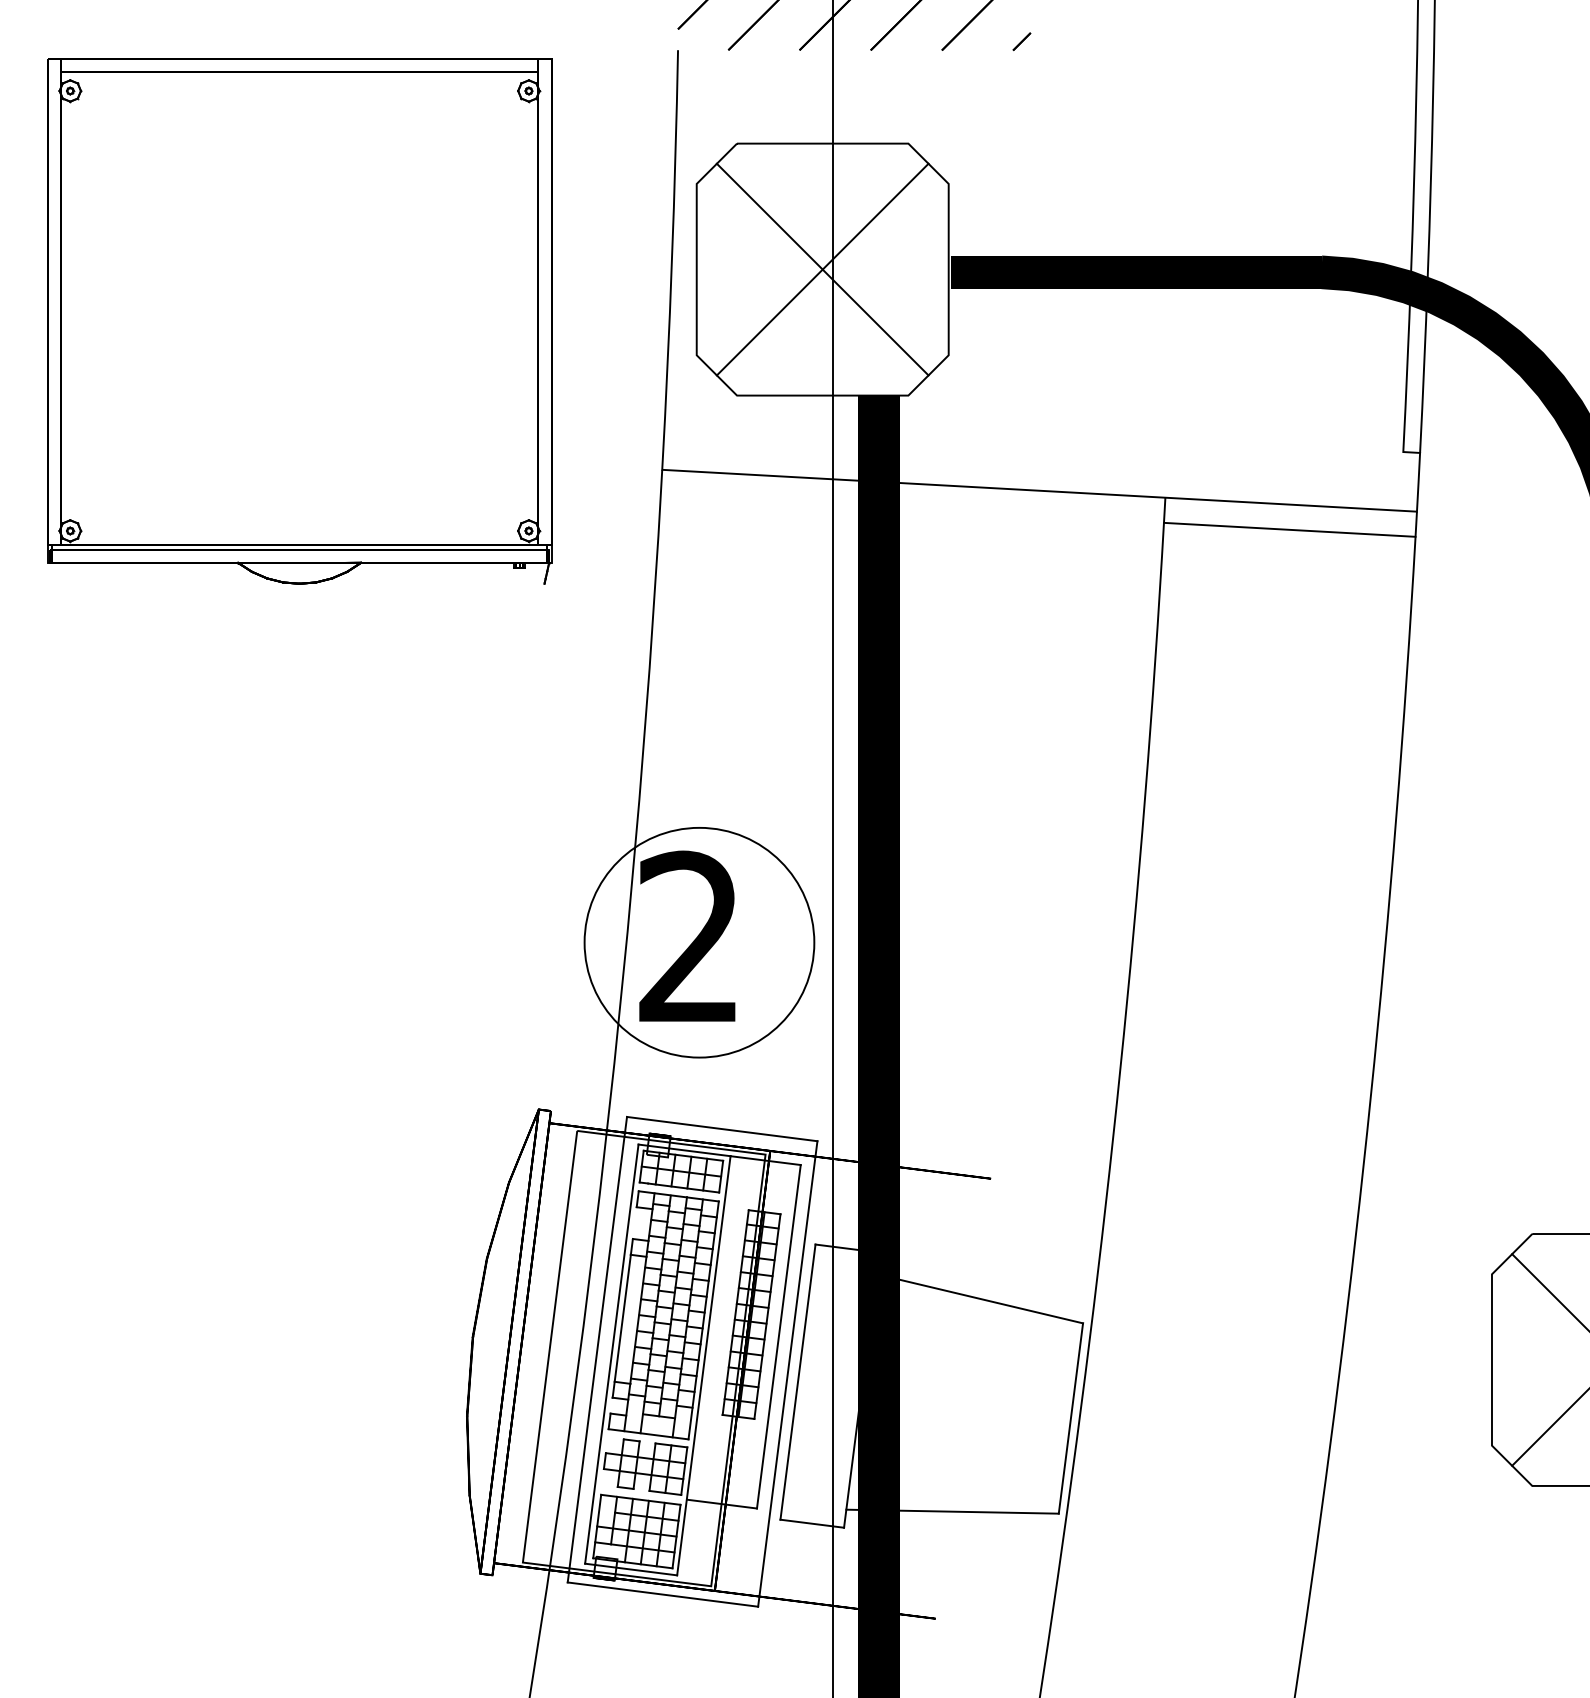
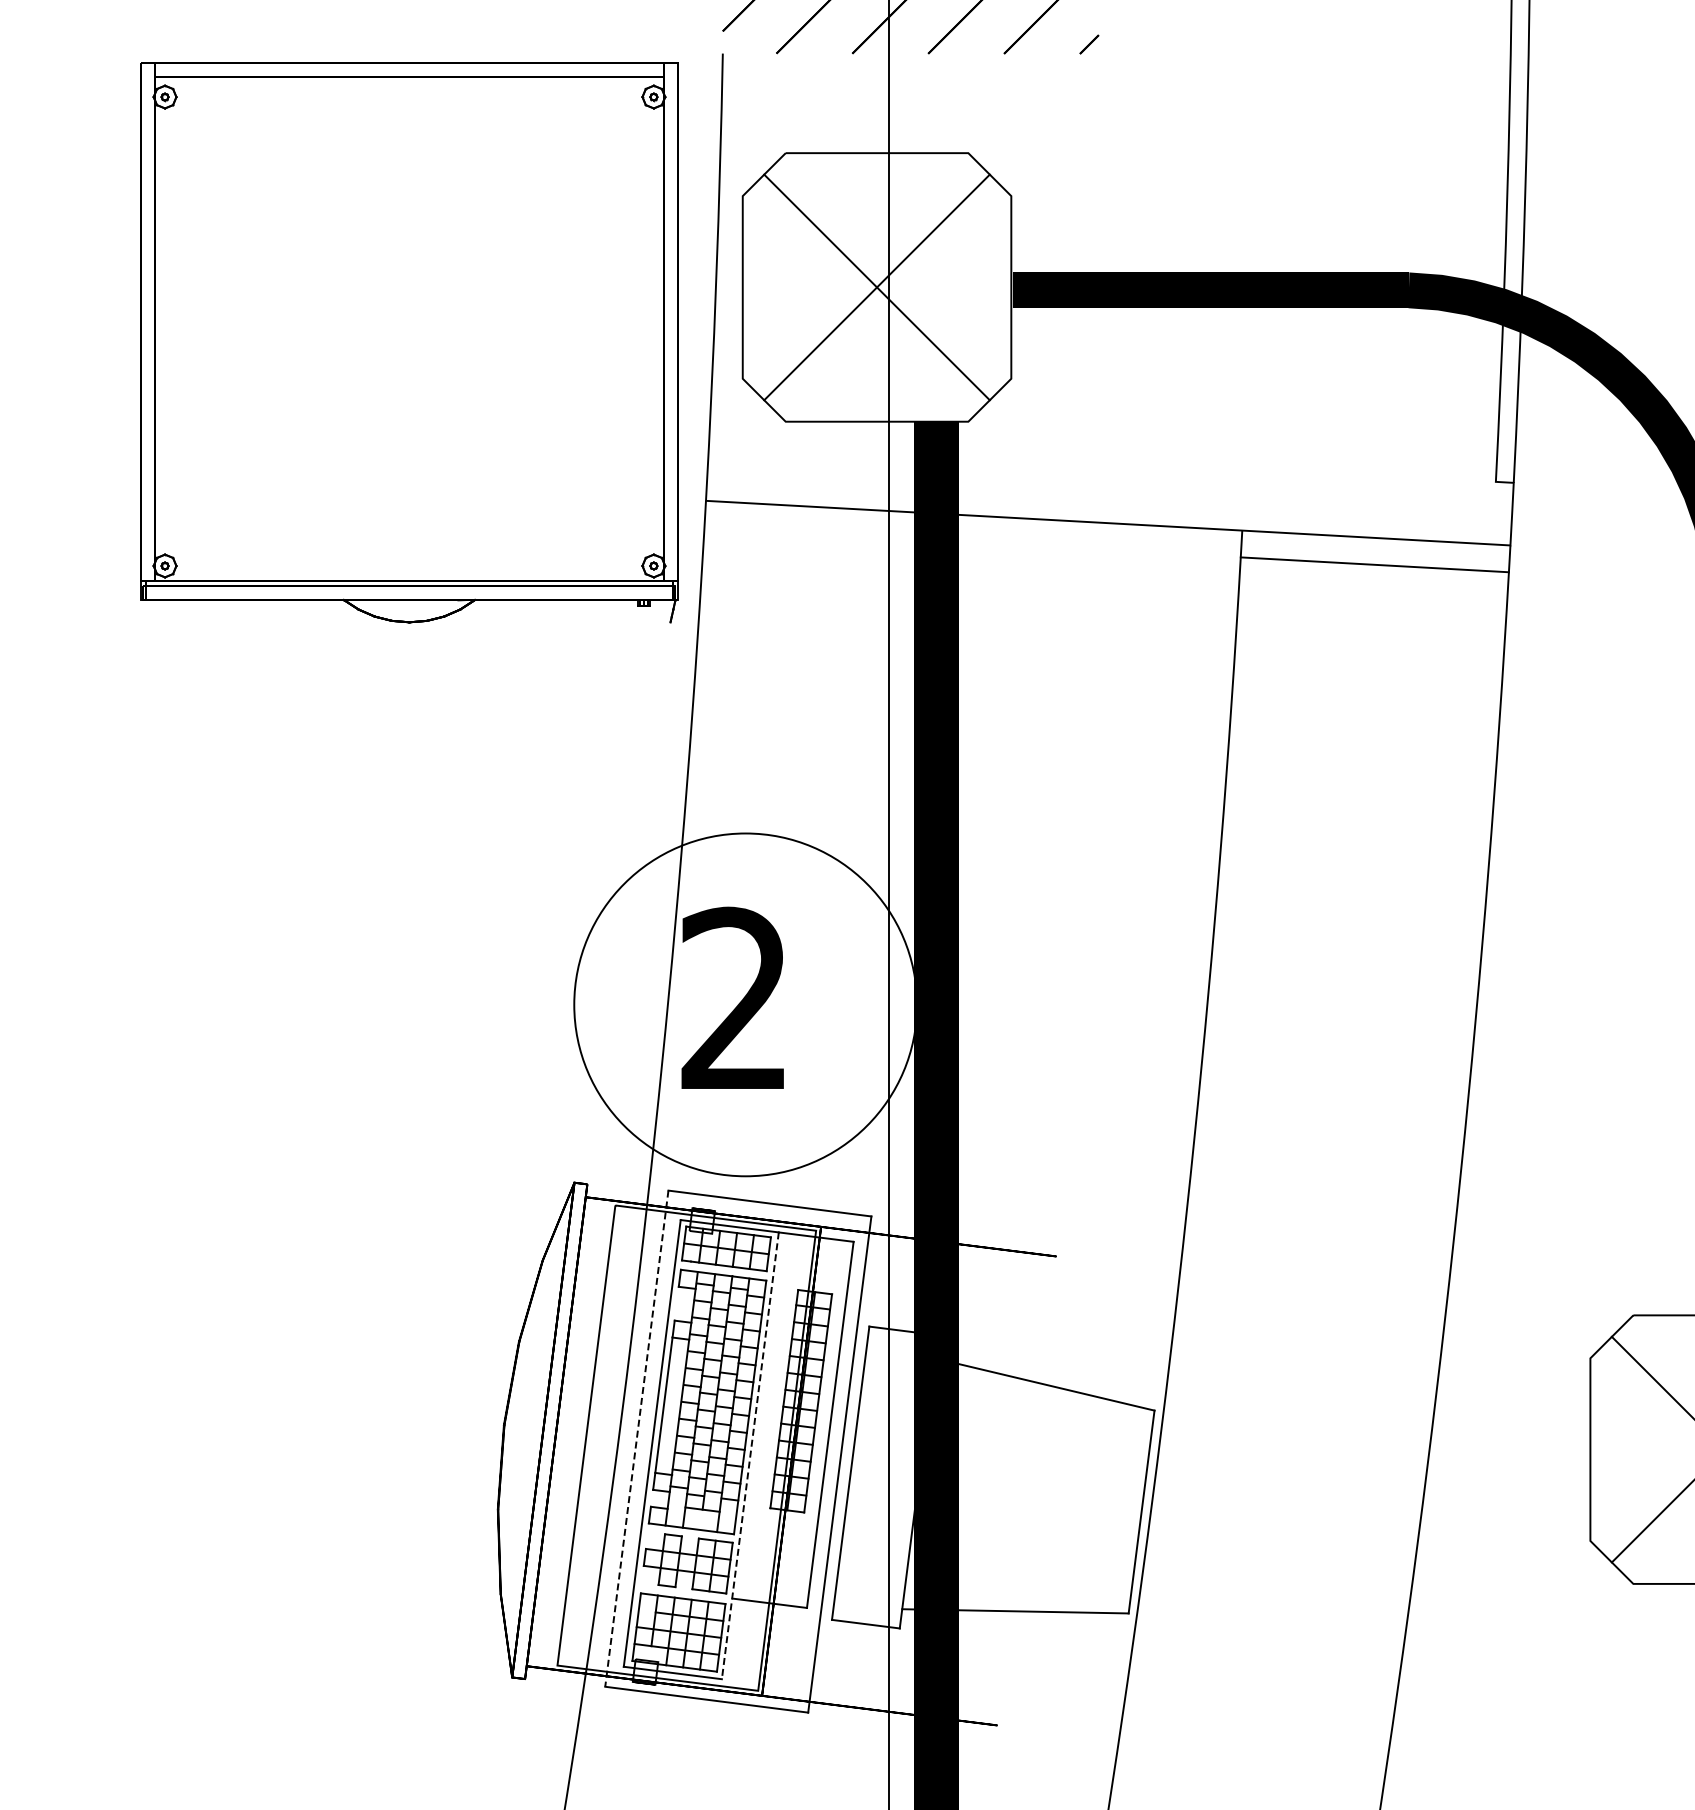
part: (299, 321) -> (409, 342), moved
circle: (699, 942) -> (745, 1004), size x1.4
line: (597, 1350) -> (636, 1439), solid -> dashed
line: (703, 1366) -> (750, 1456), solid -> dashed

